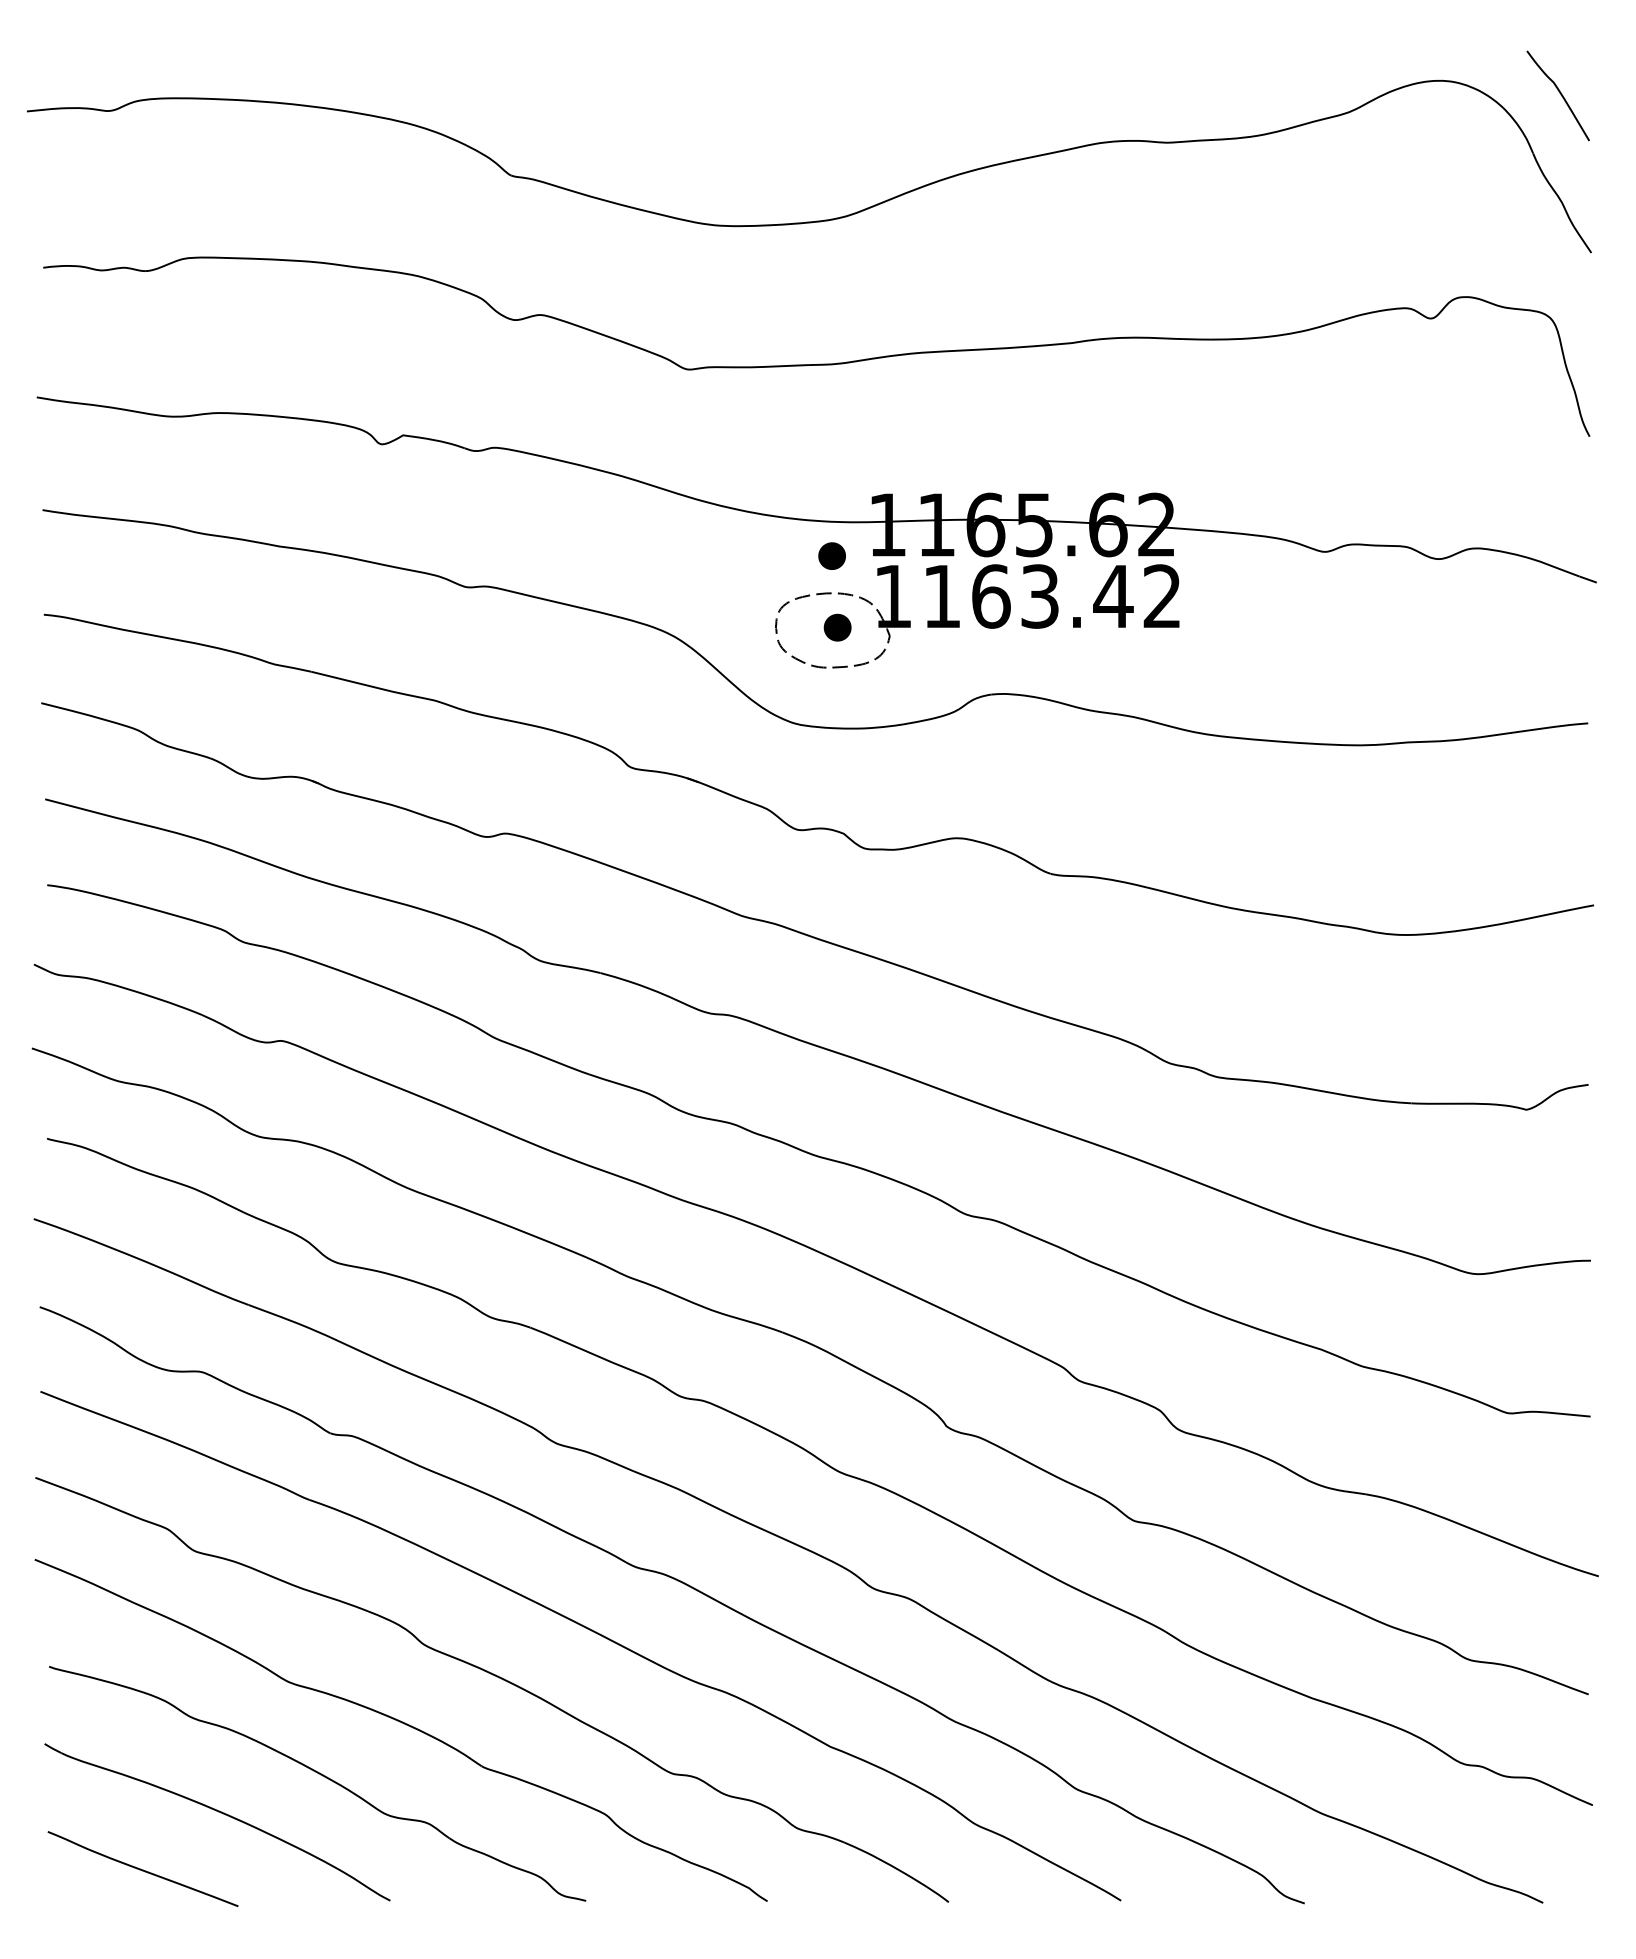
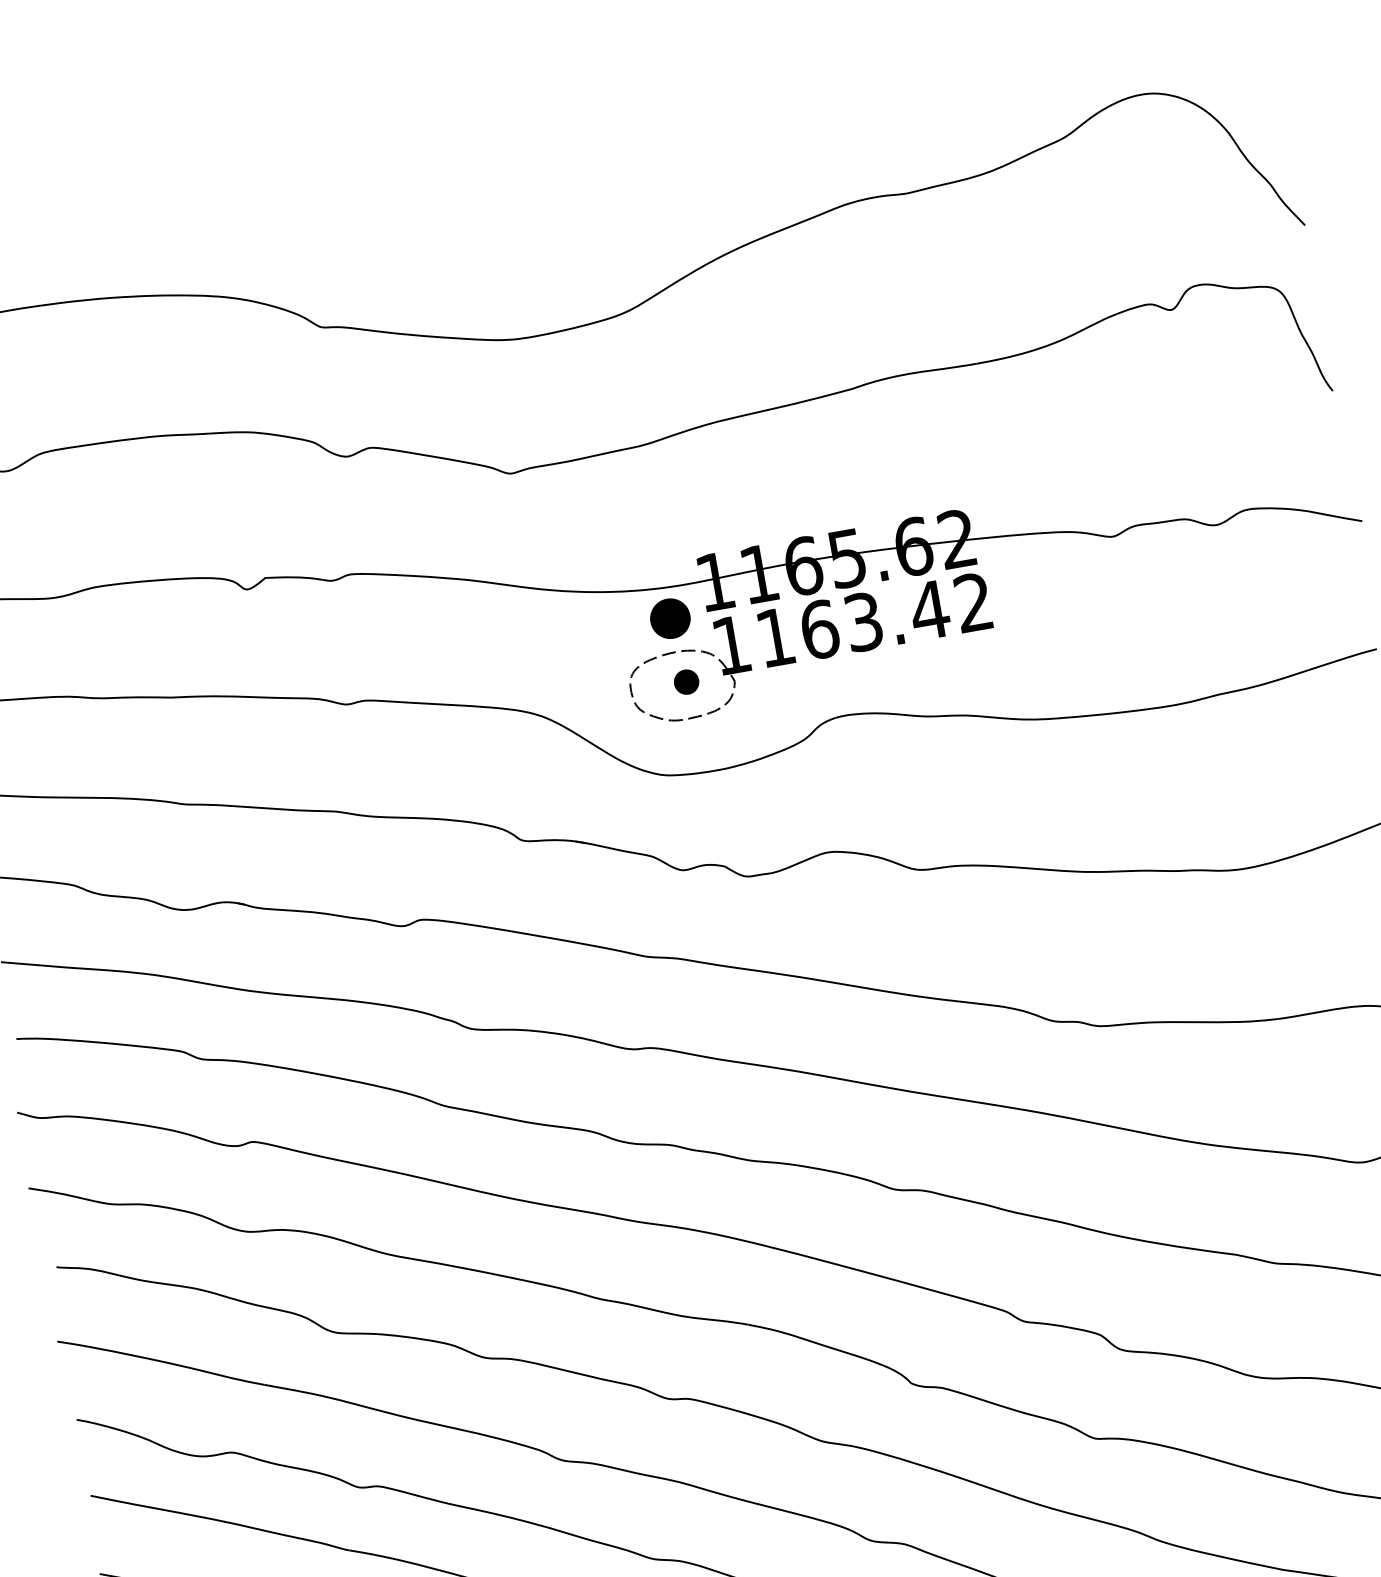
curve: (1559, 93) -> (1251, 87), removed
part: (831, 555) -> (669, 618), size x1.6

